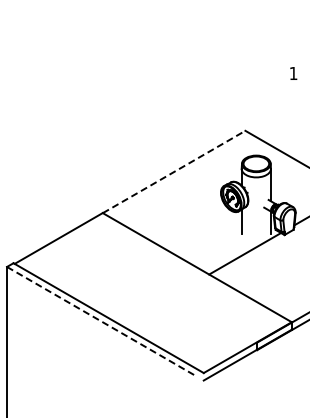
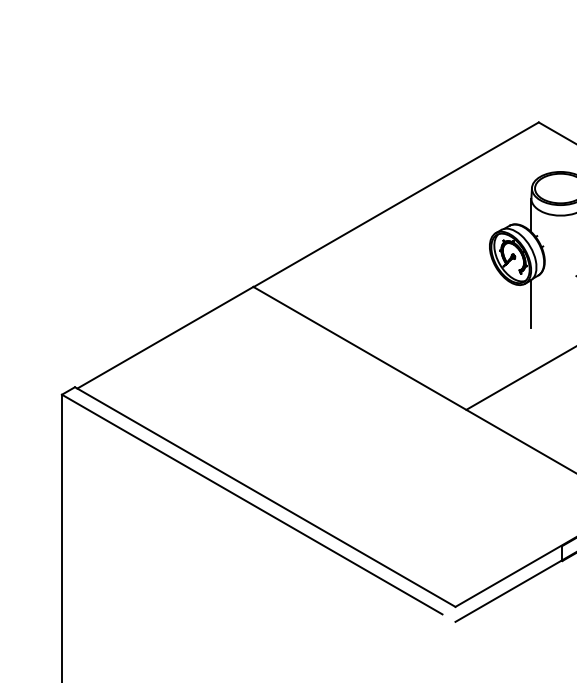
line: (174, 171) -> (396, 203), dashed -> solid
line: (102, 321) -> (252, 503), dashed -> solid

